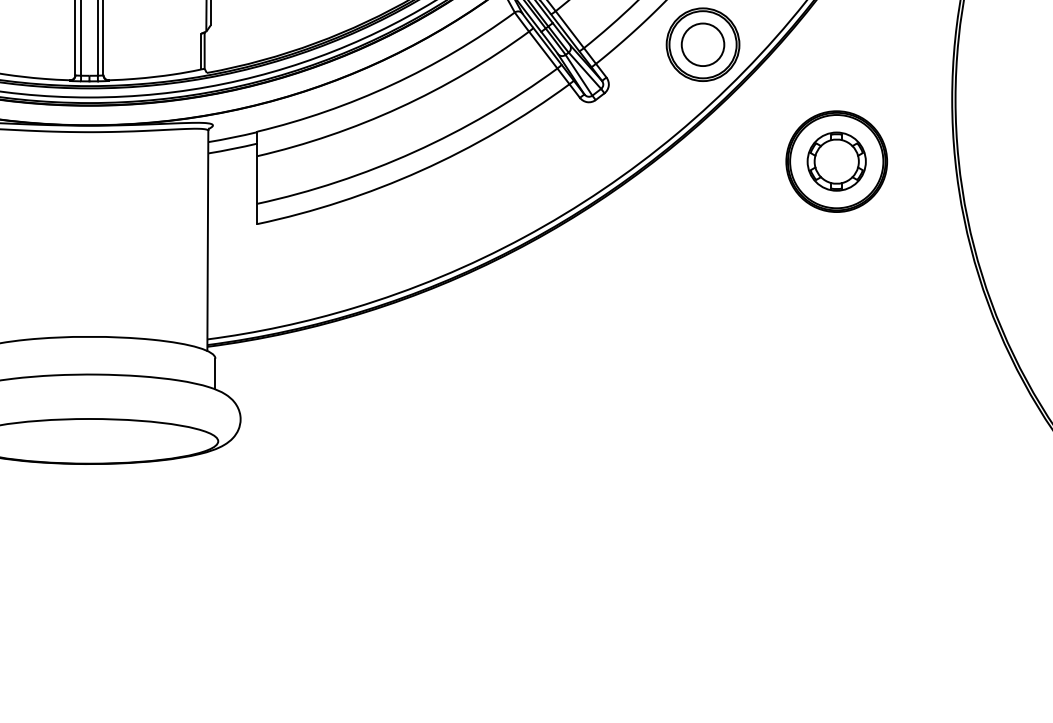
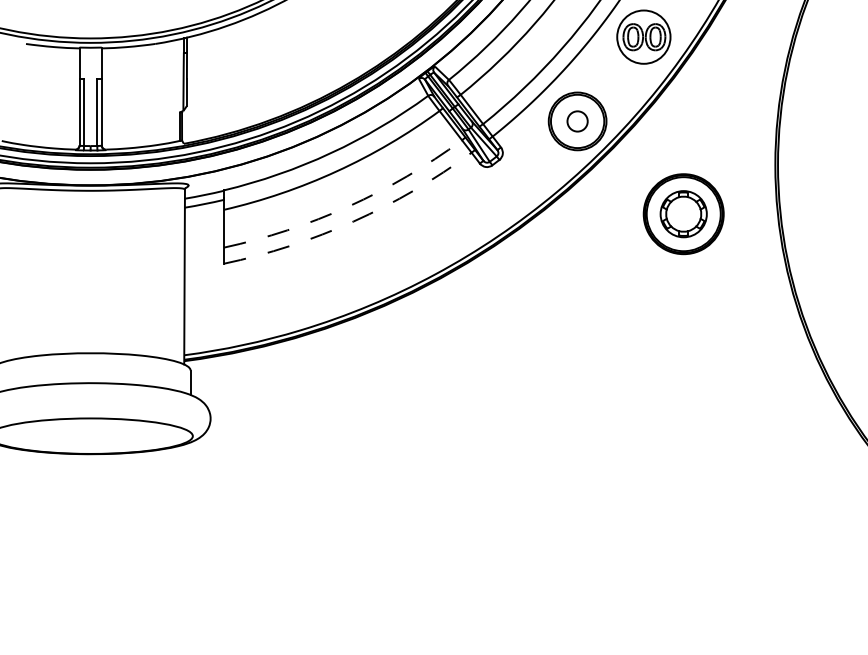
circle: (702, 44) -> (577, 121), size x0.6
arc: (414, 151) -> (348, 206), solid -> dashed
arc: (420, 170) -> (353, 221), solid -> dashed

